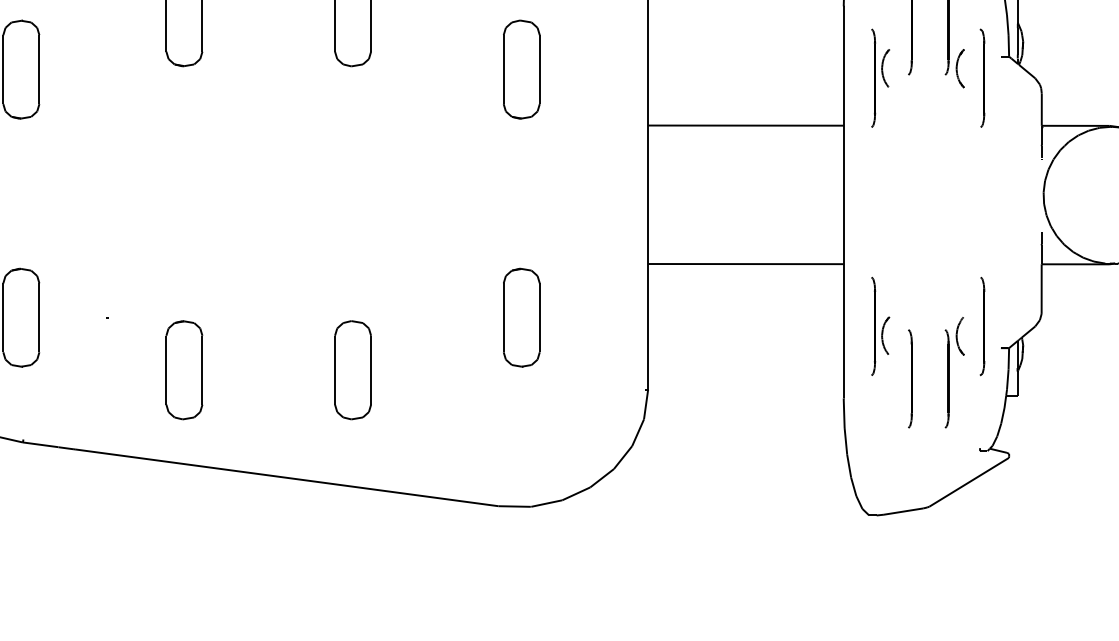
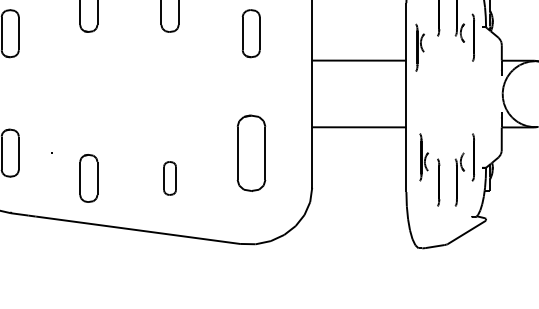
part: (879, 77) -> (419, 47), moved
part: (520, 316) -> (250, 152), size x1.6
part: (351, 370) -> (169, 178), size x0.7

